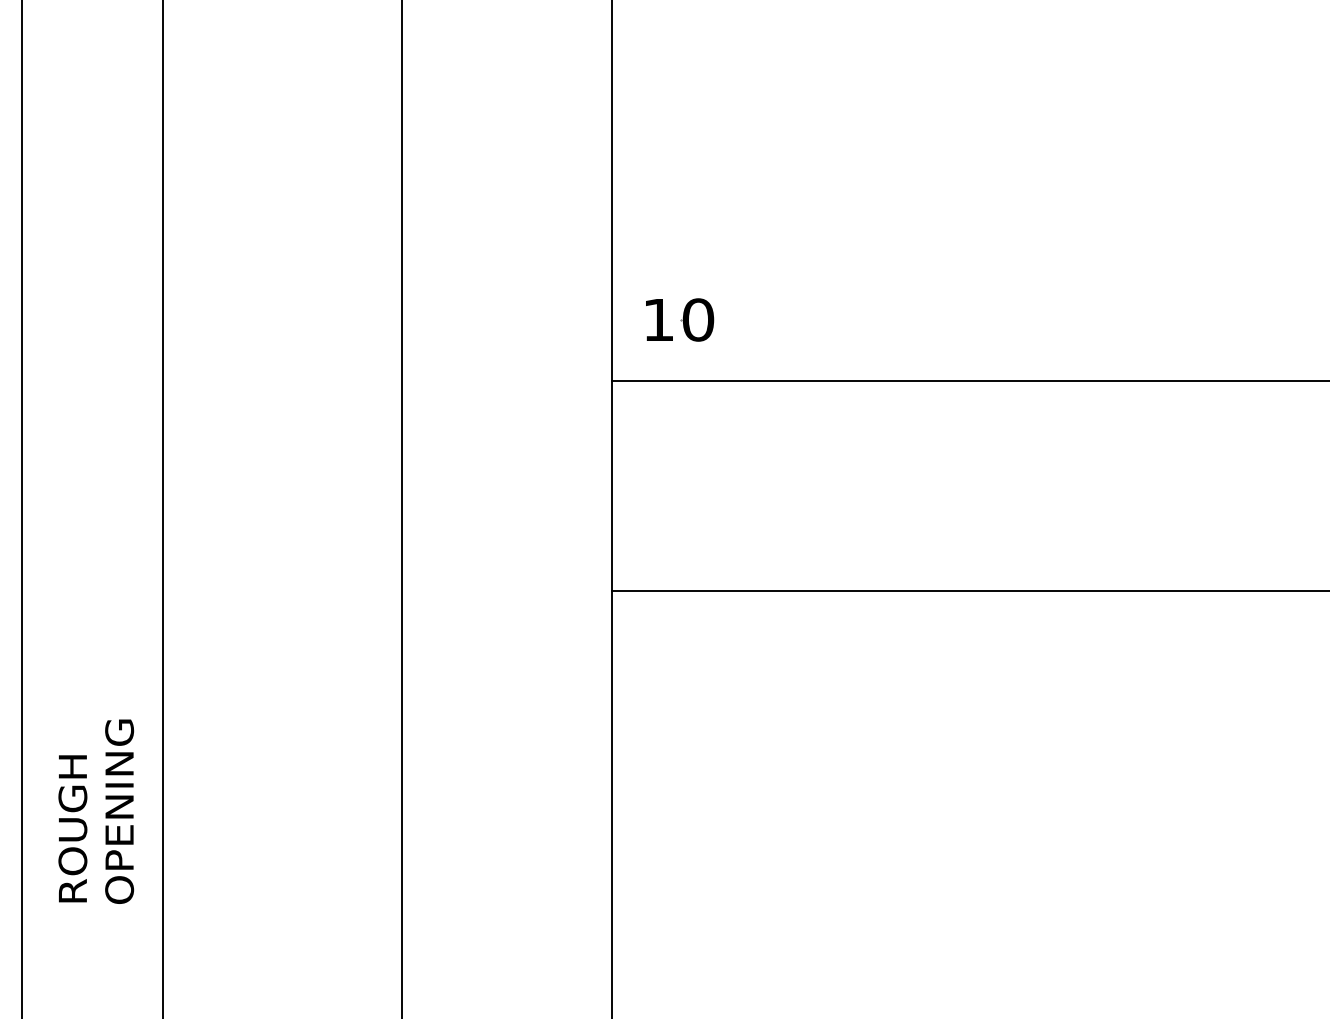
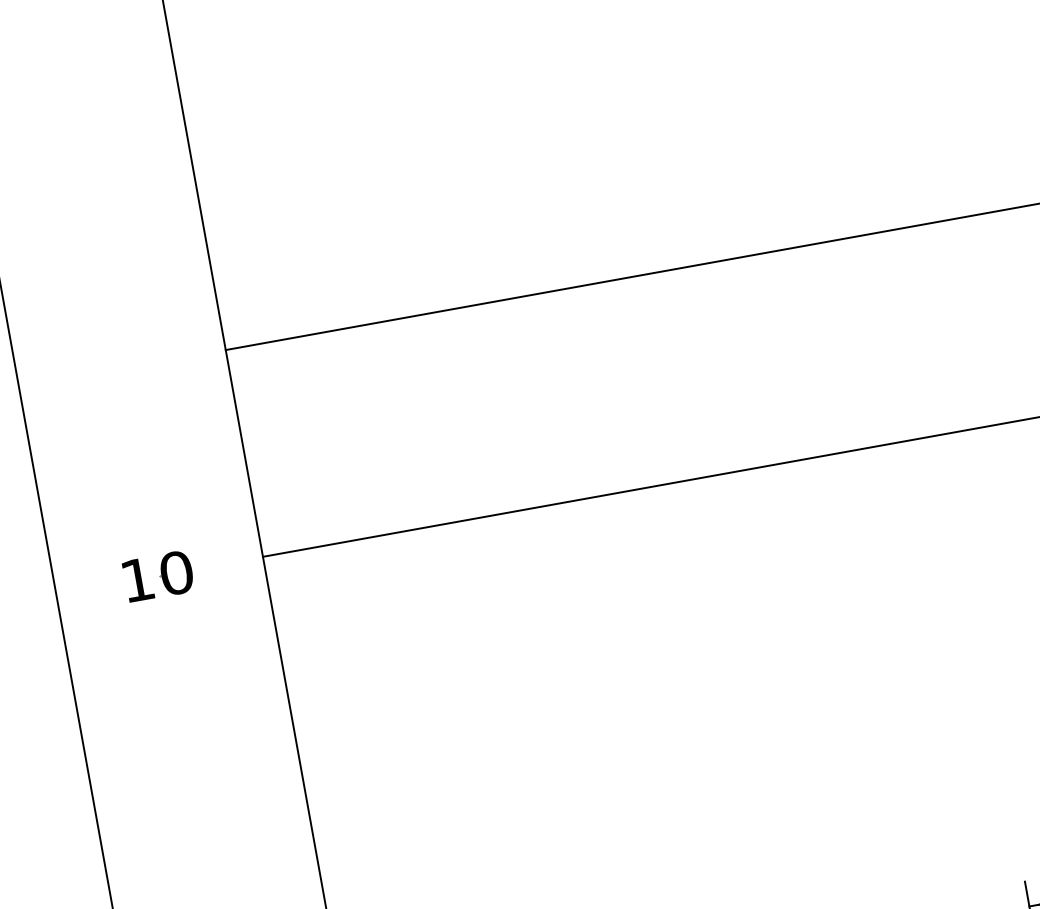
part: (680, 319) -> (158, 575), moved

